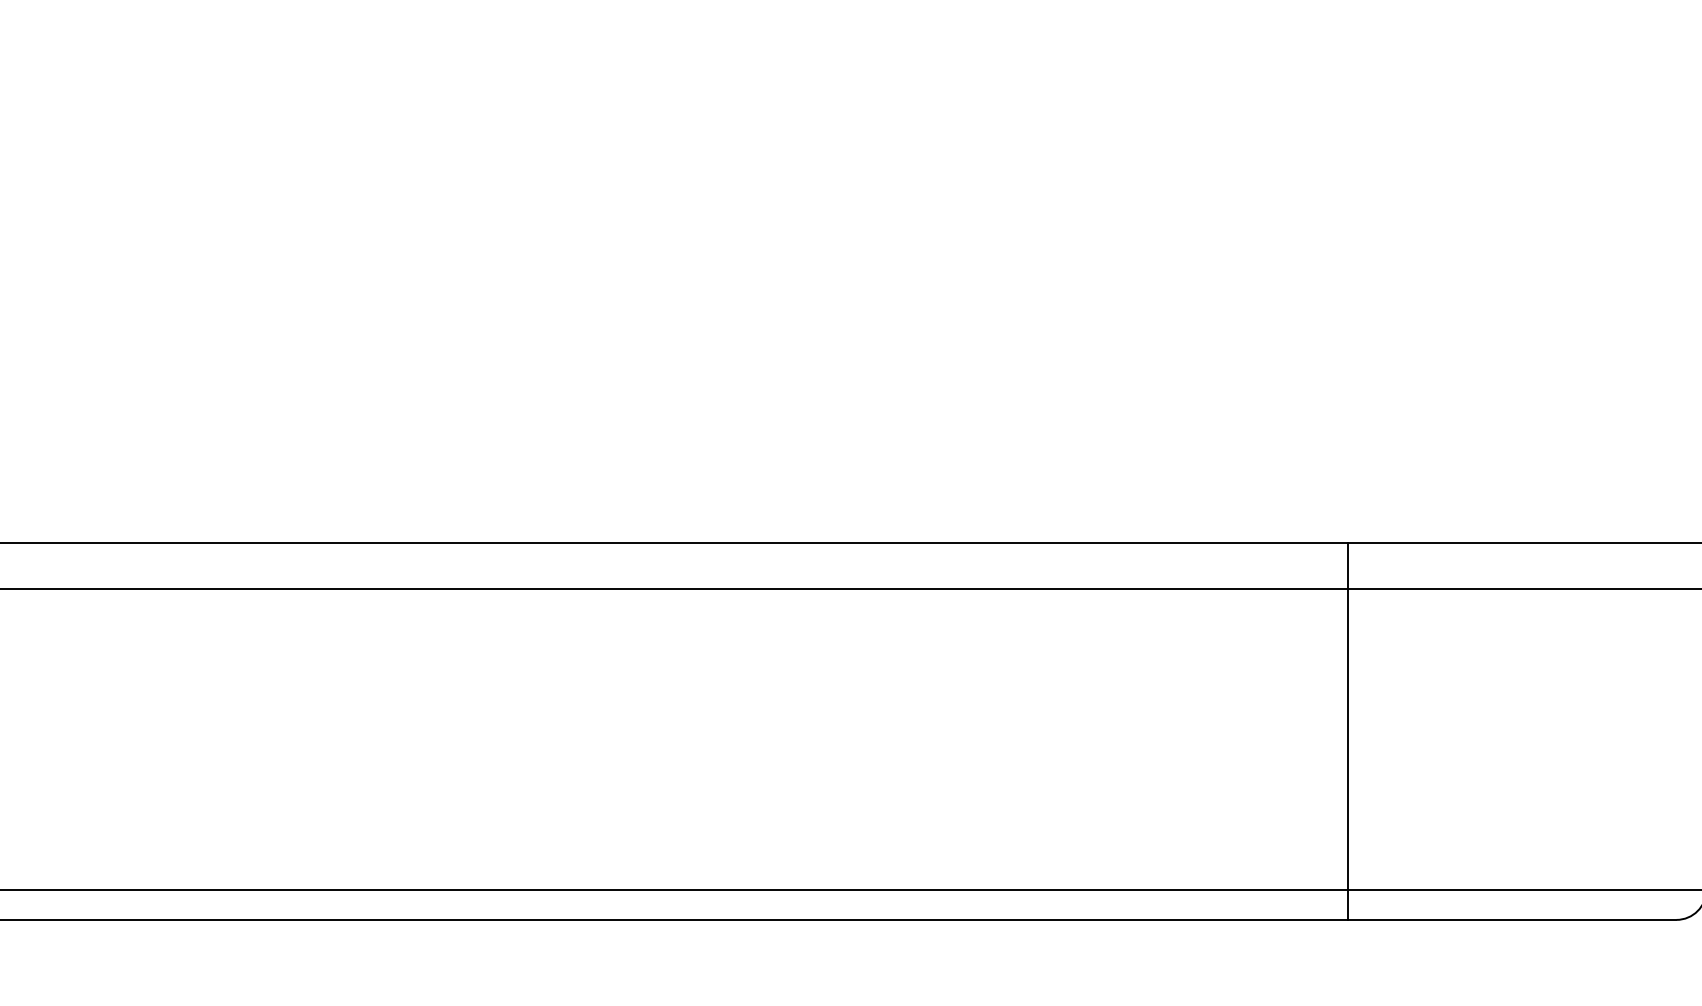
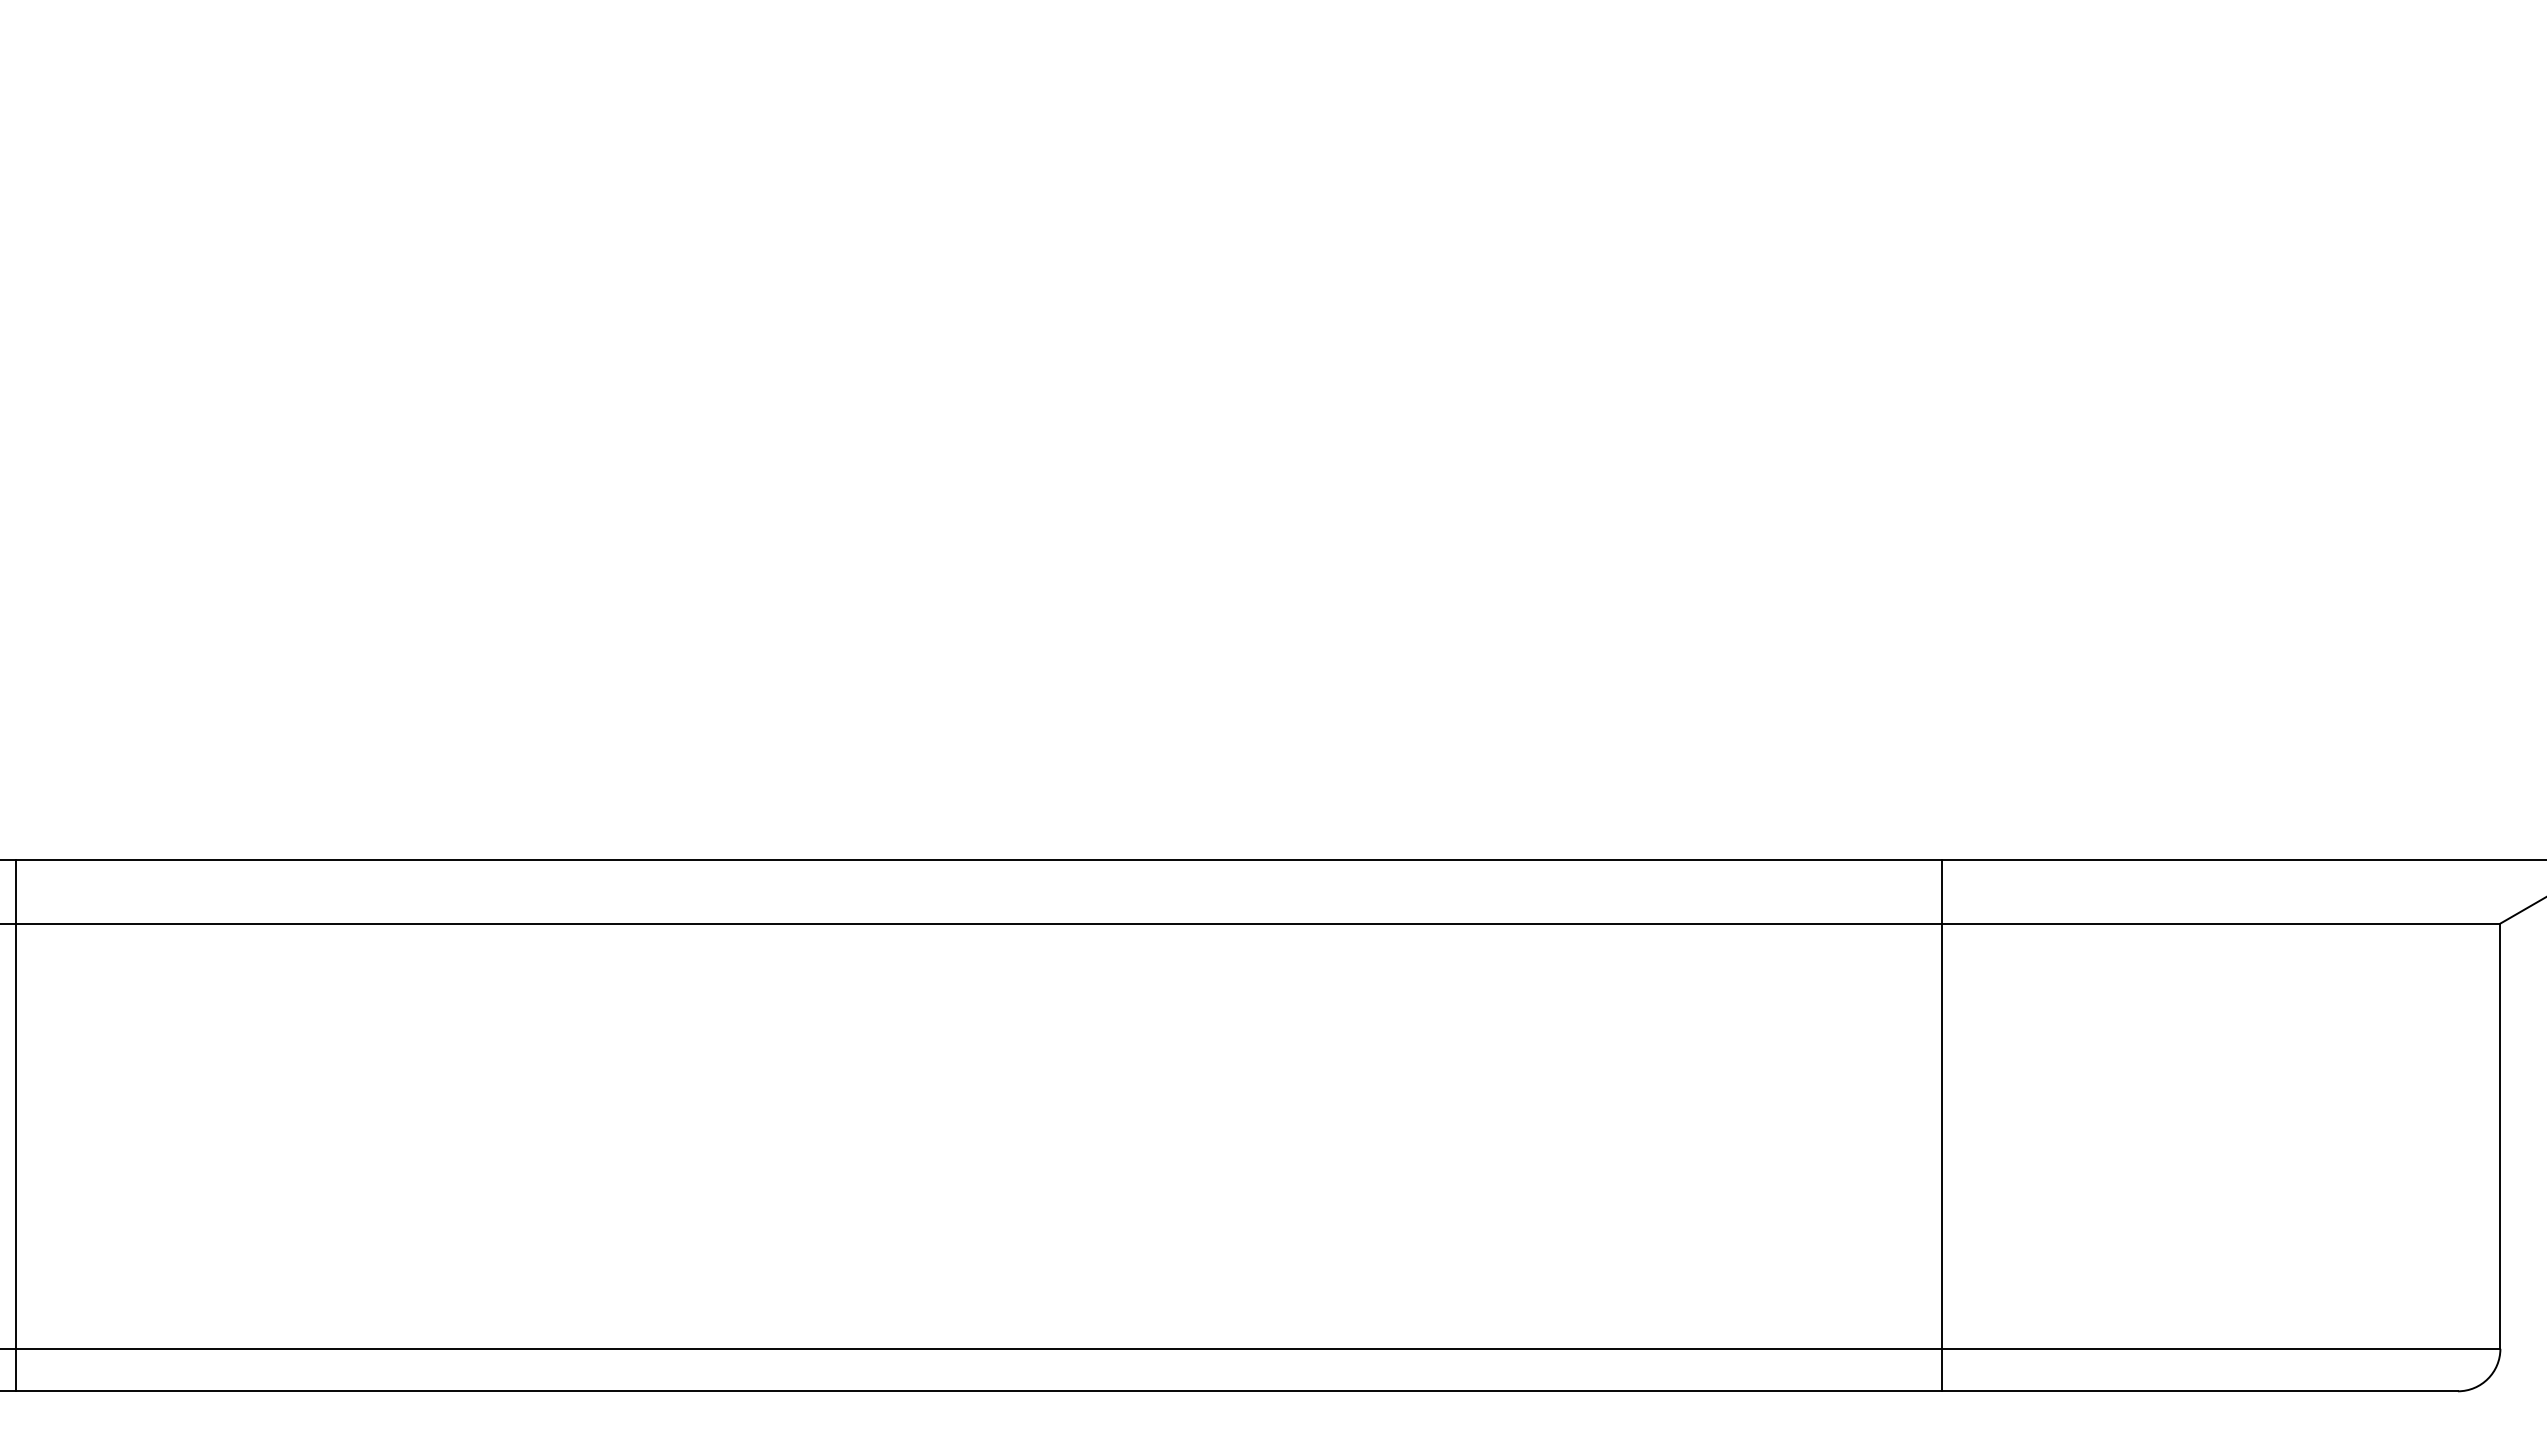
line: (1347, 731) -> (1941, 1125), moved

